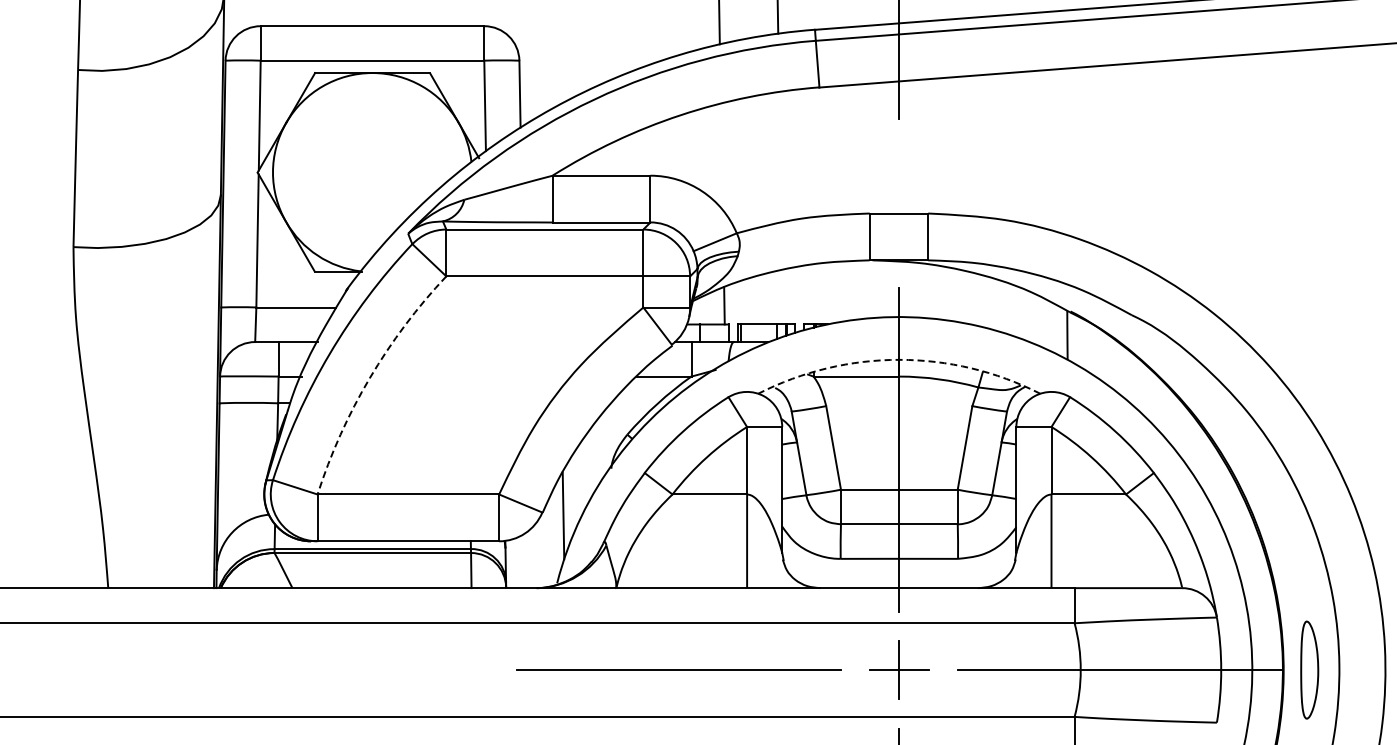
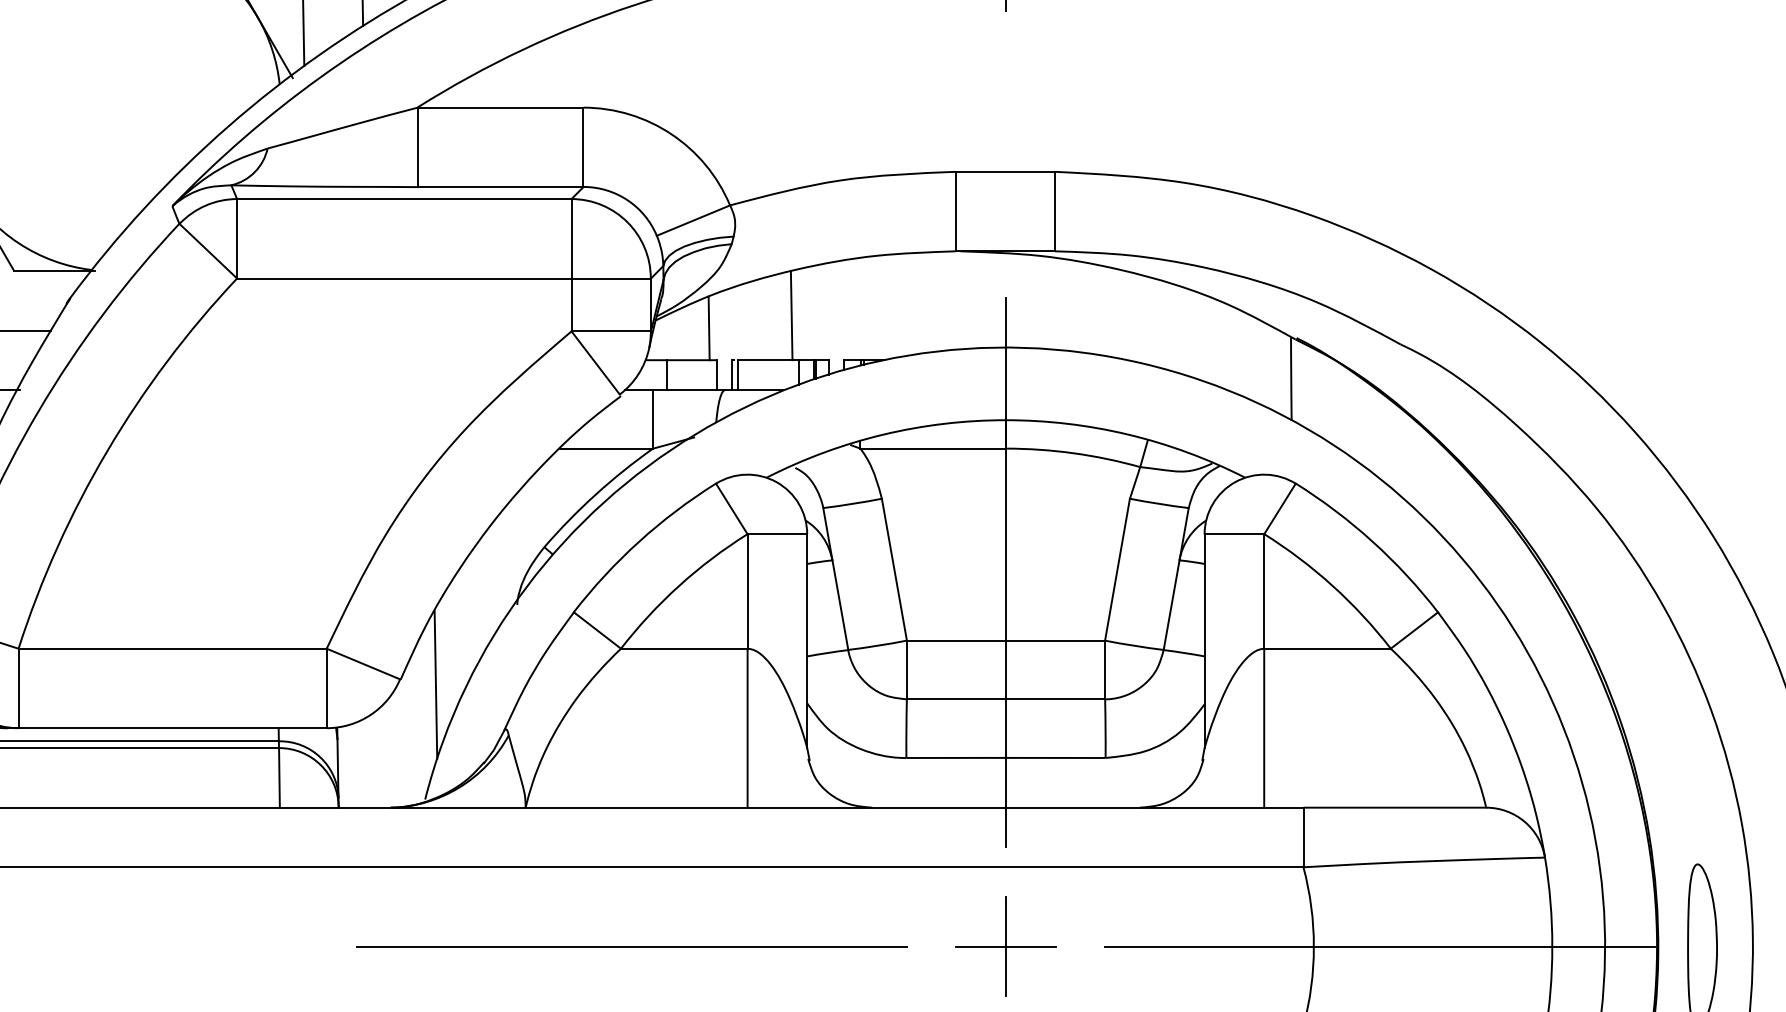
line: (772, 298) -> (790, 316), added
arc: (899, 359) -> (1006, 419), dashed -> solid
arc: (369, 378) -> (106, 451), dashed -> solid

